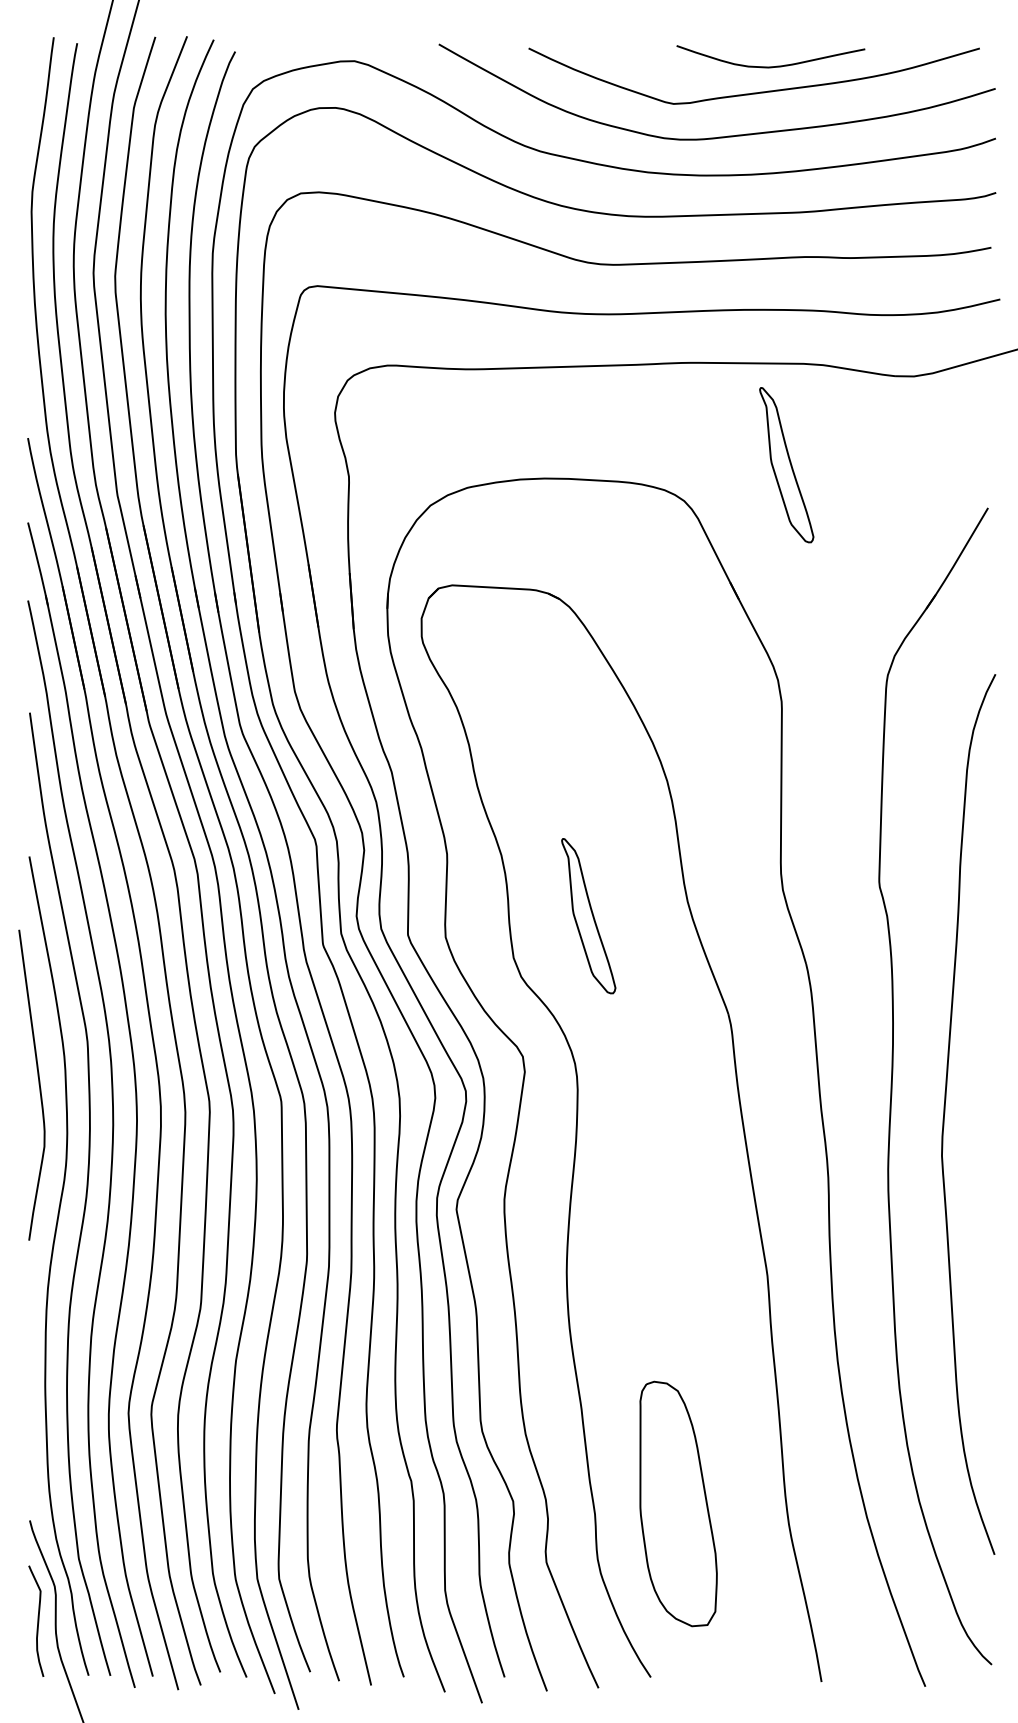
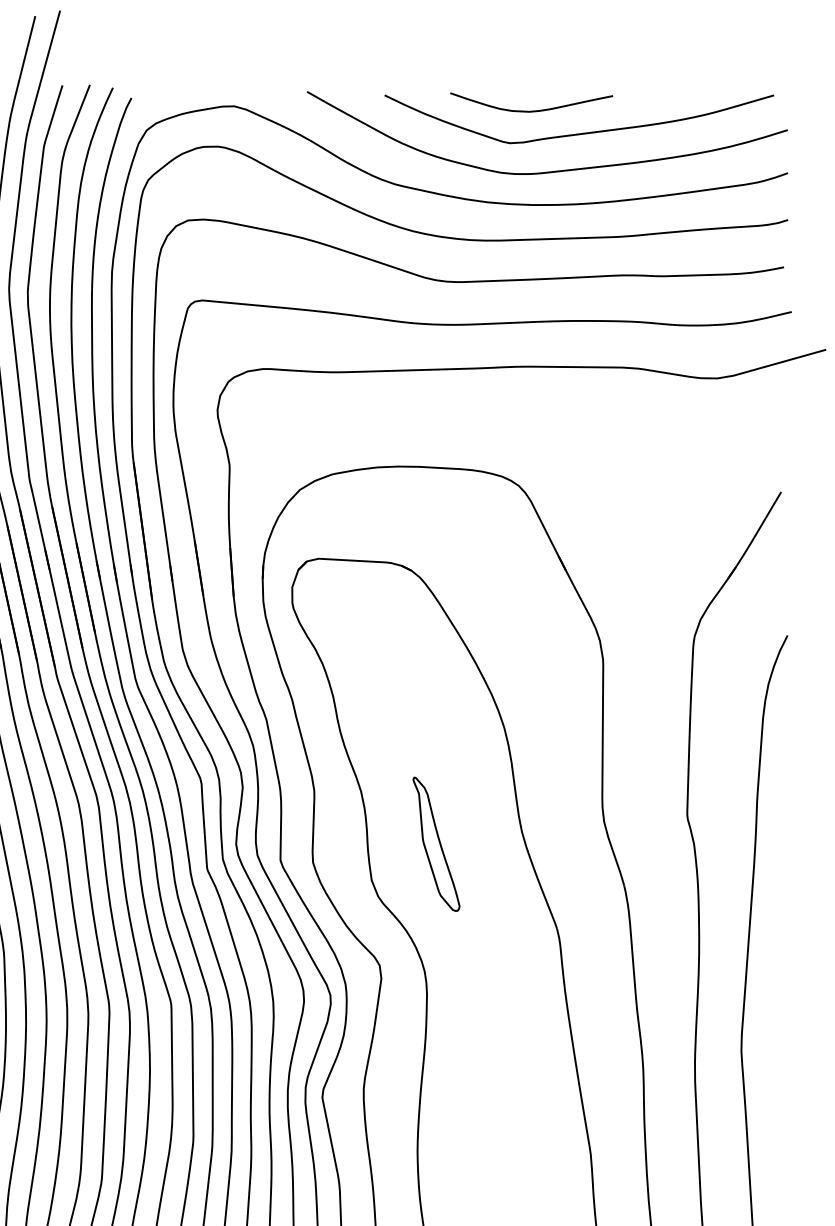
curve: (770, 66) -> (531, 110), moved
part: (786, 465) -> (607, 455), removed

